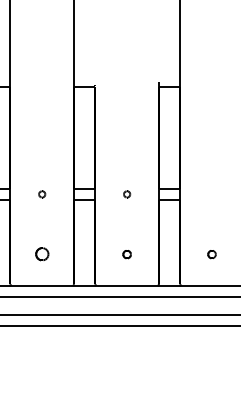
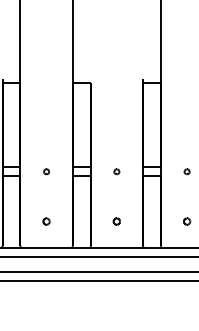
part: (211, 194) -> (186, 171), added
part: (41, 254) -> (46, 221), size x0.62

